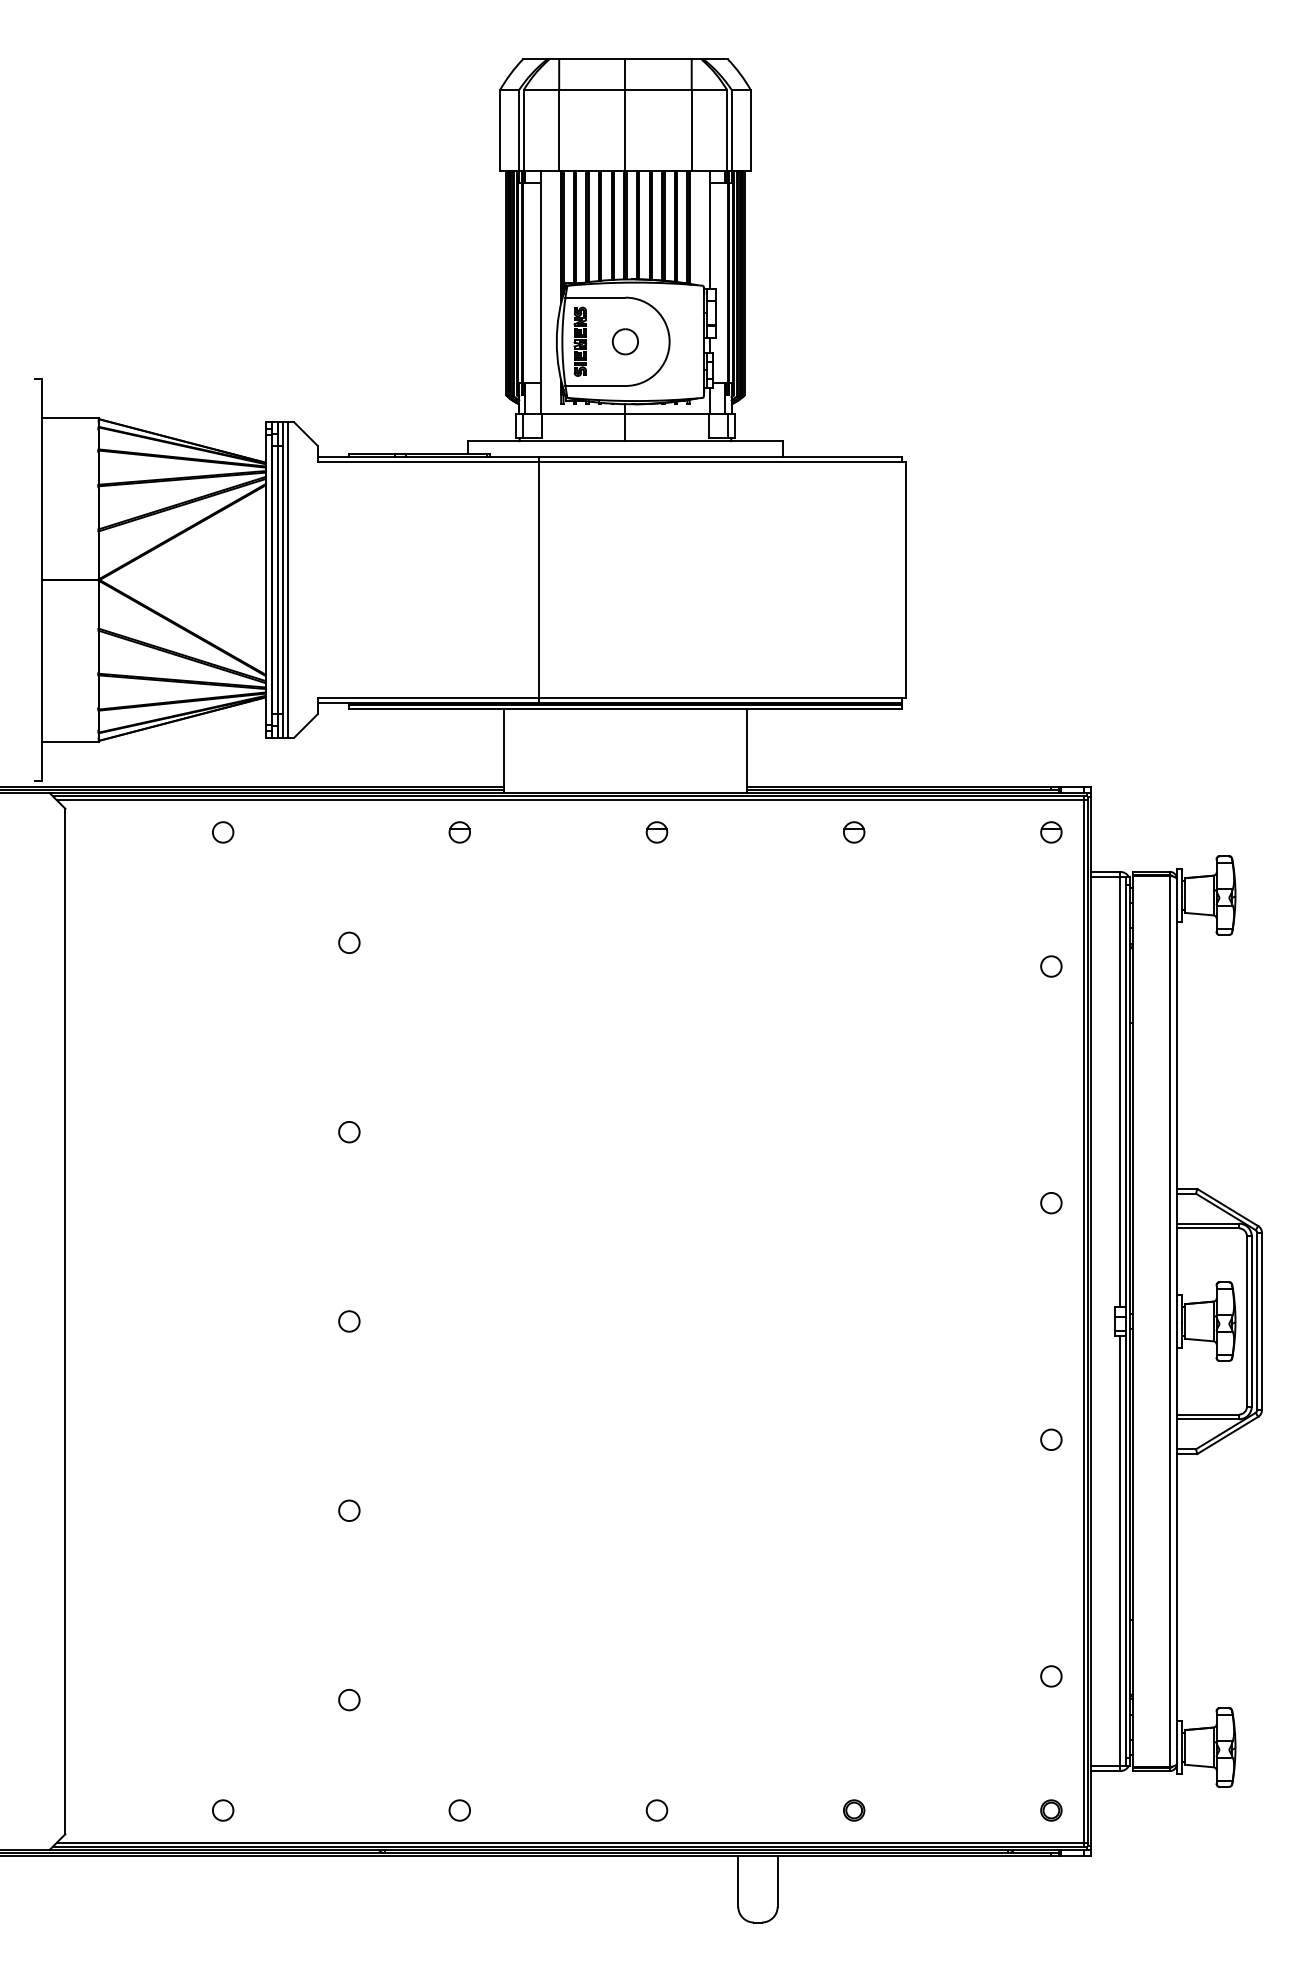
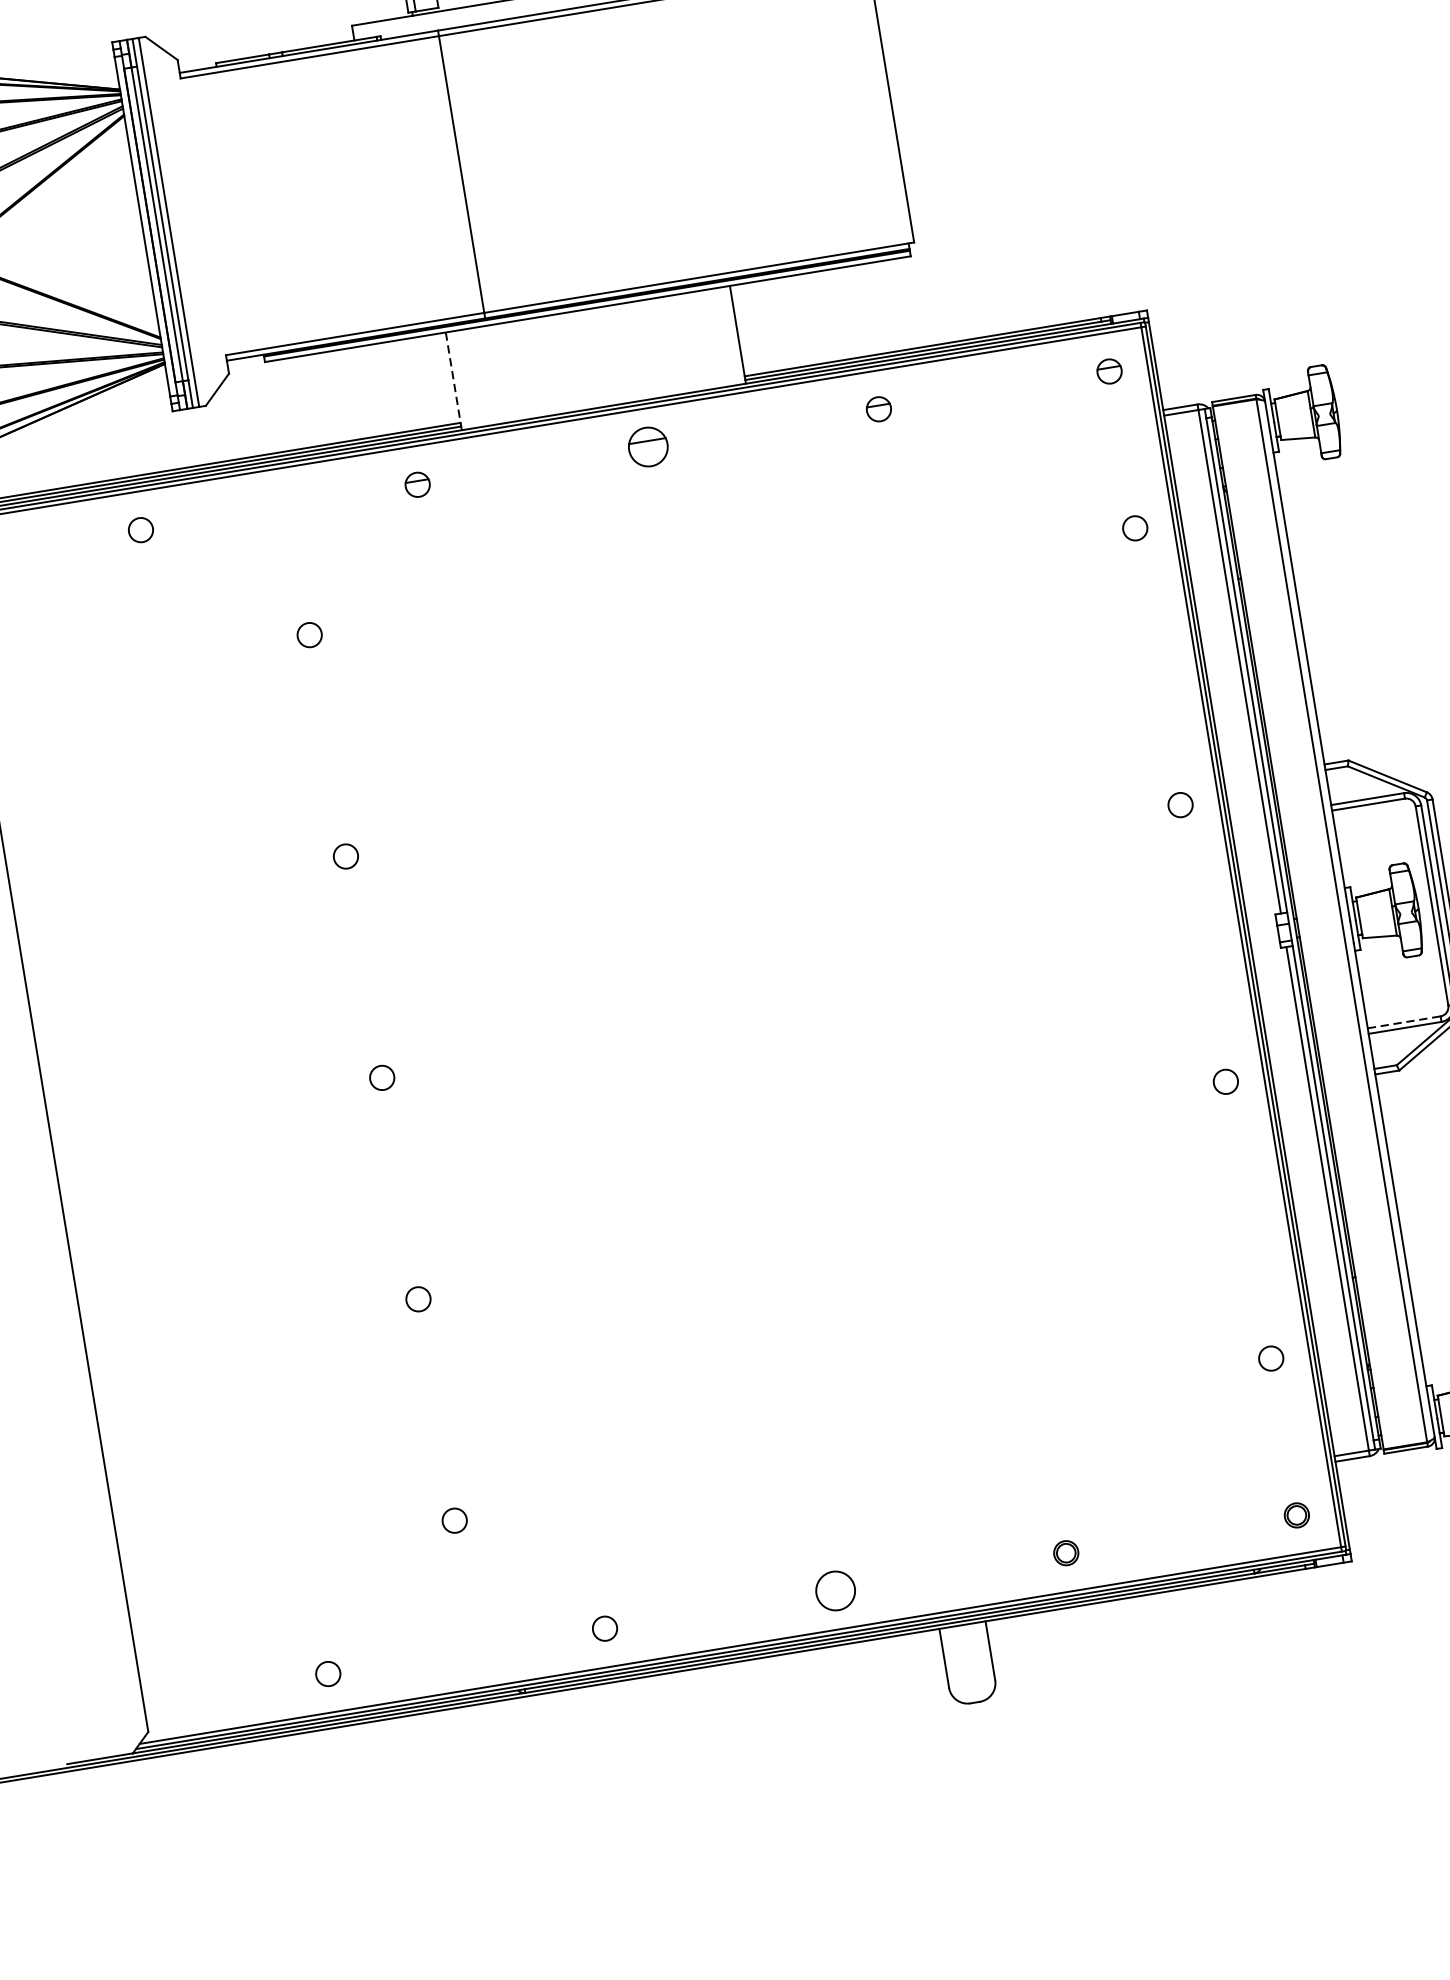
line: (503, 751) -> (453, 381), solid -> dashed
part: (656, 832) -> (647, 447), size x1.6
line: (1208, 1414) -> (1404, 1022), solid -> dashed
circle: (656, 1810) -> (835, 1591), size x1.6

